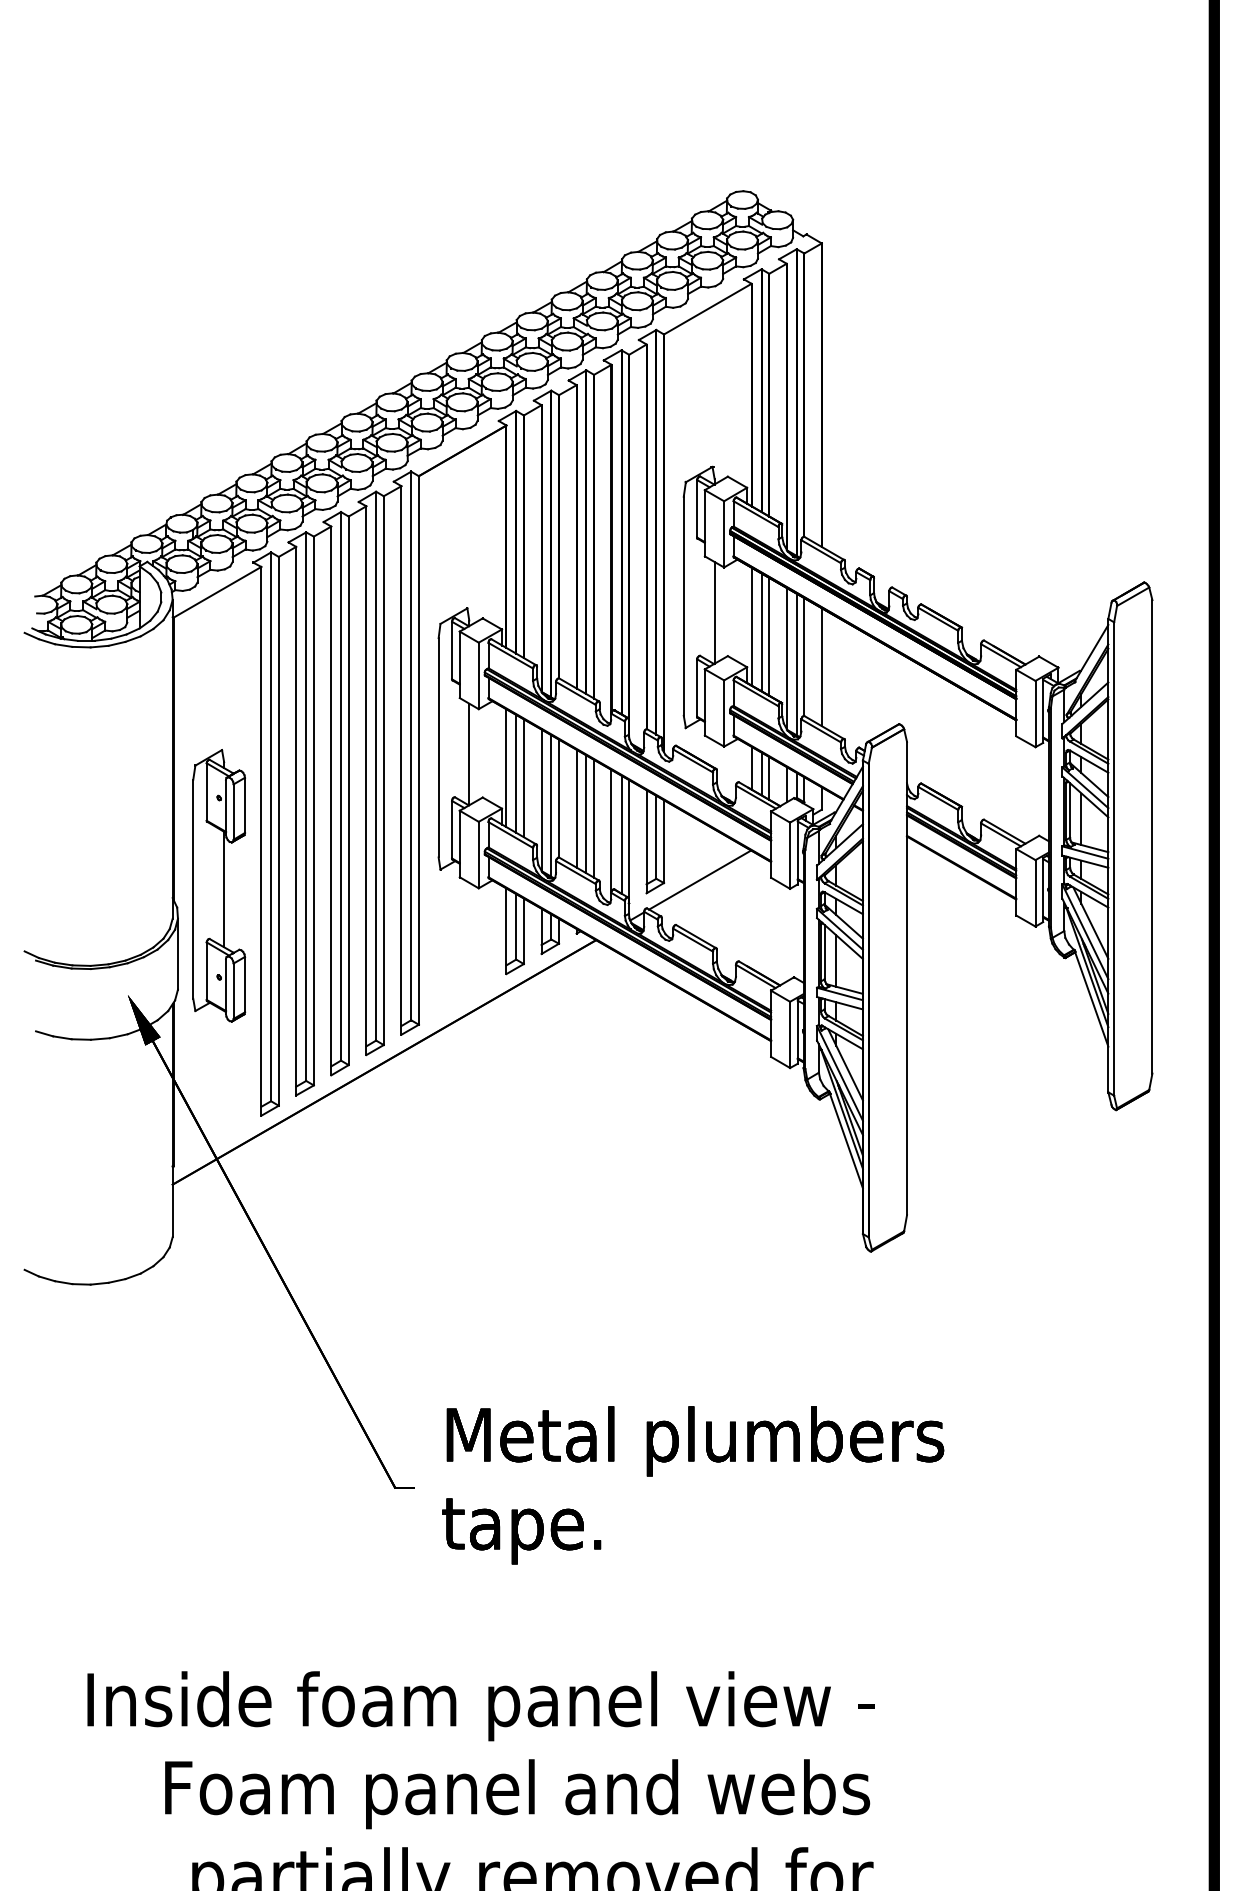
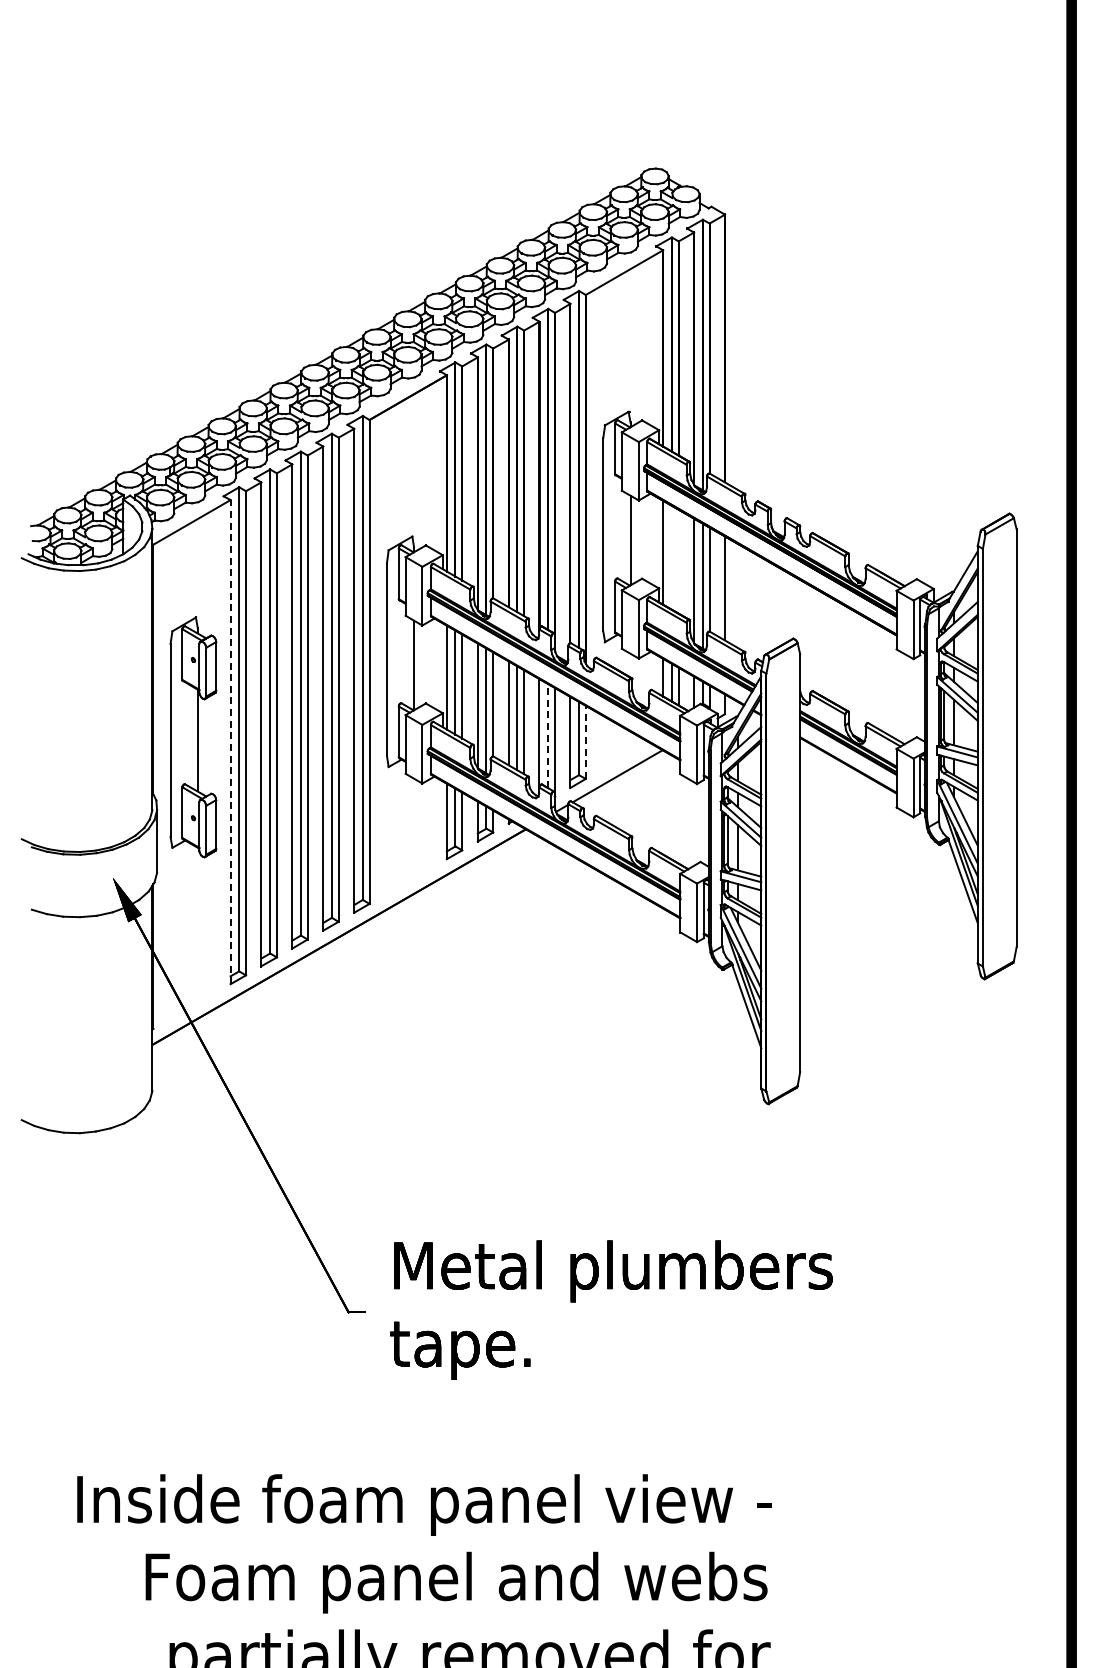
line: (761, 632) -> (671, 557), removed
line: (769, 636) -> (678, 561), removed
line: (621, 833) -> (548, 735), solid -> dashed
line: (261, 840) -> (230, 741), solid -> dashed
line: (663, 841) -> (585, 742), solid -> dashed
part: (219, 885) -> (193, 737), moved

